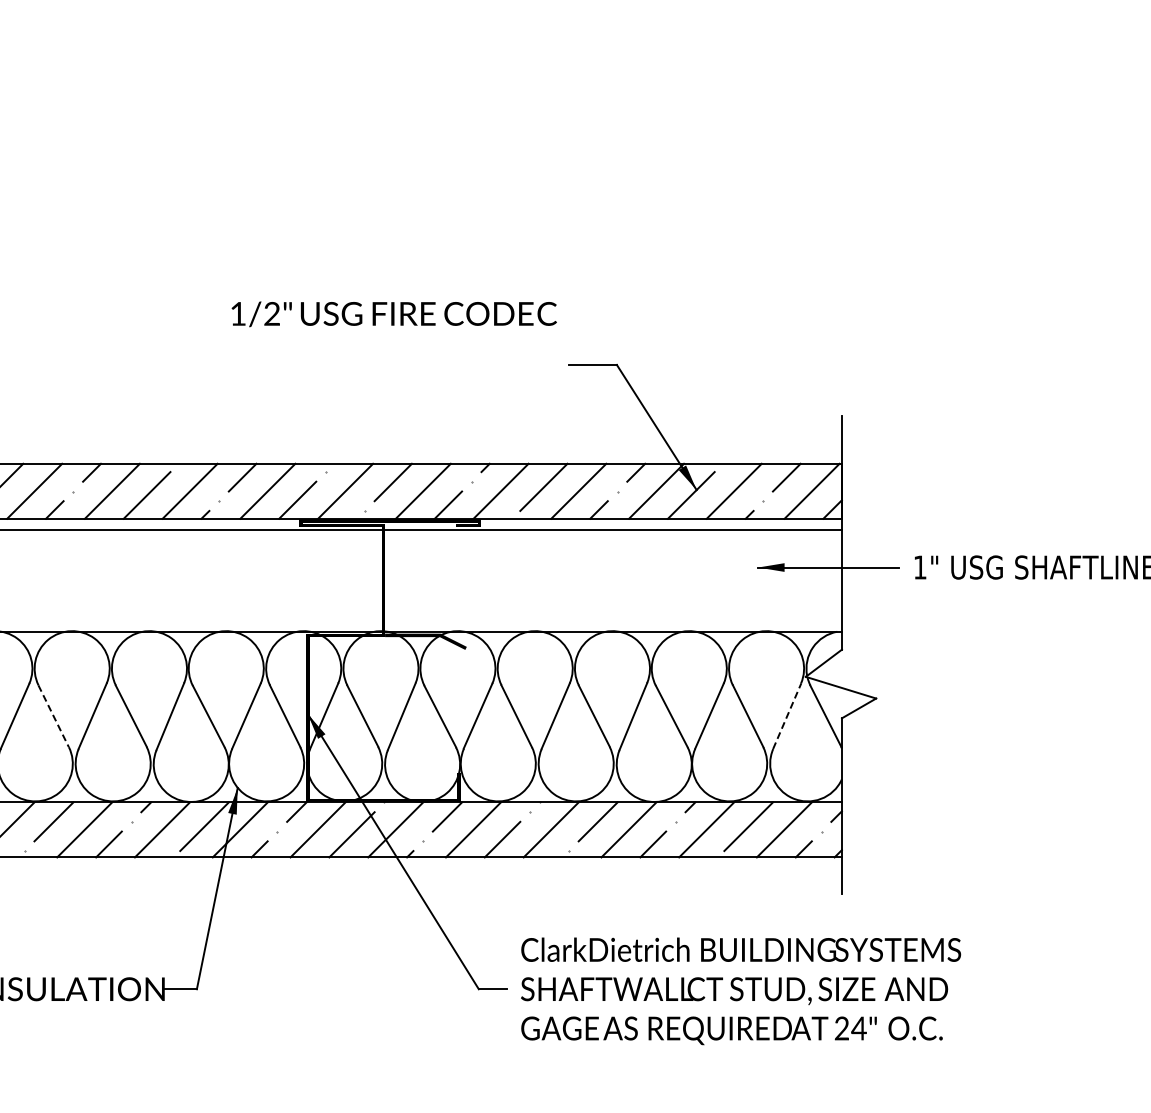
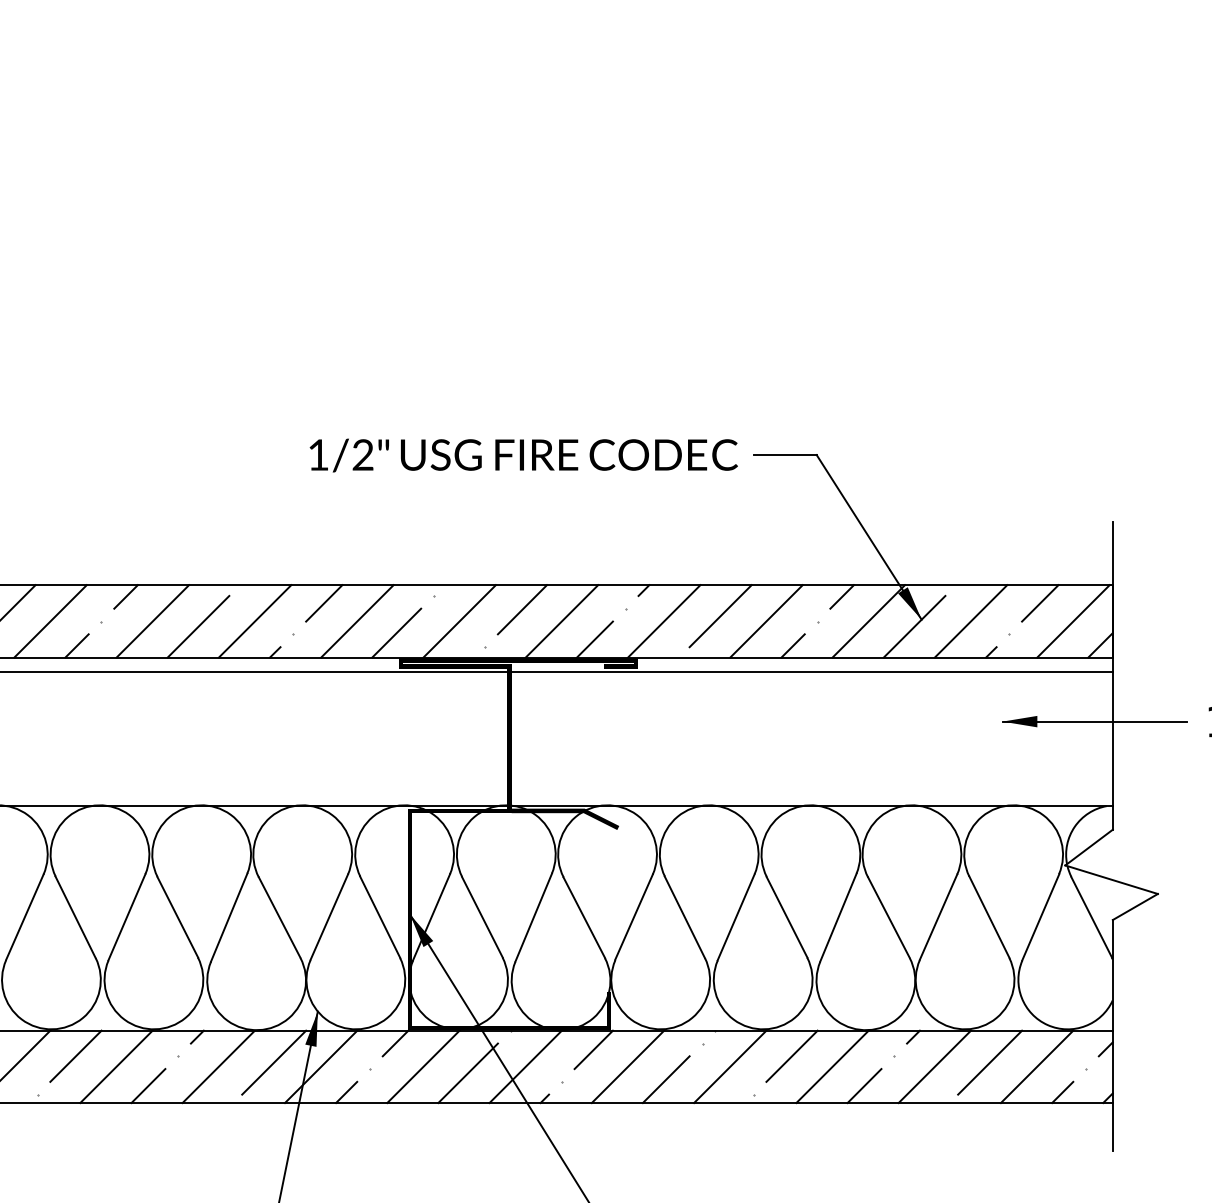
text: (393, 314) -> (522, 455), moved
line: (53, 716) -> (75, 917), dashed -> solid
line: (787, 716) -> (1041, 917), dashed -> solid

